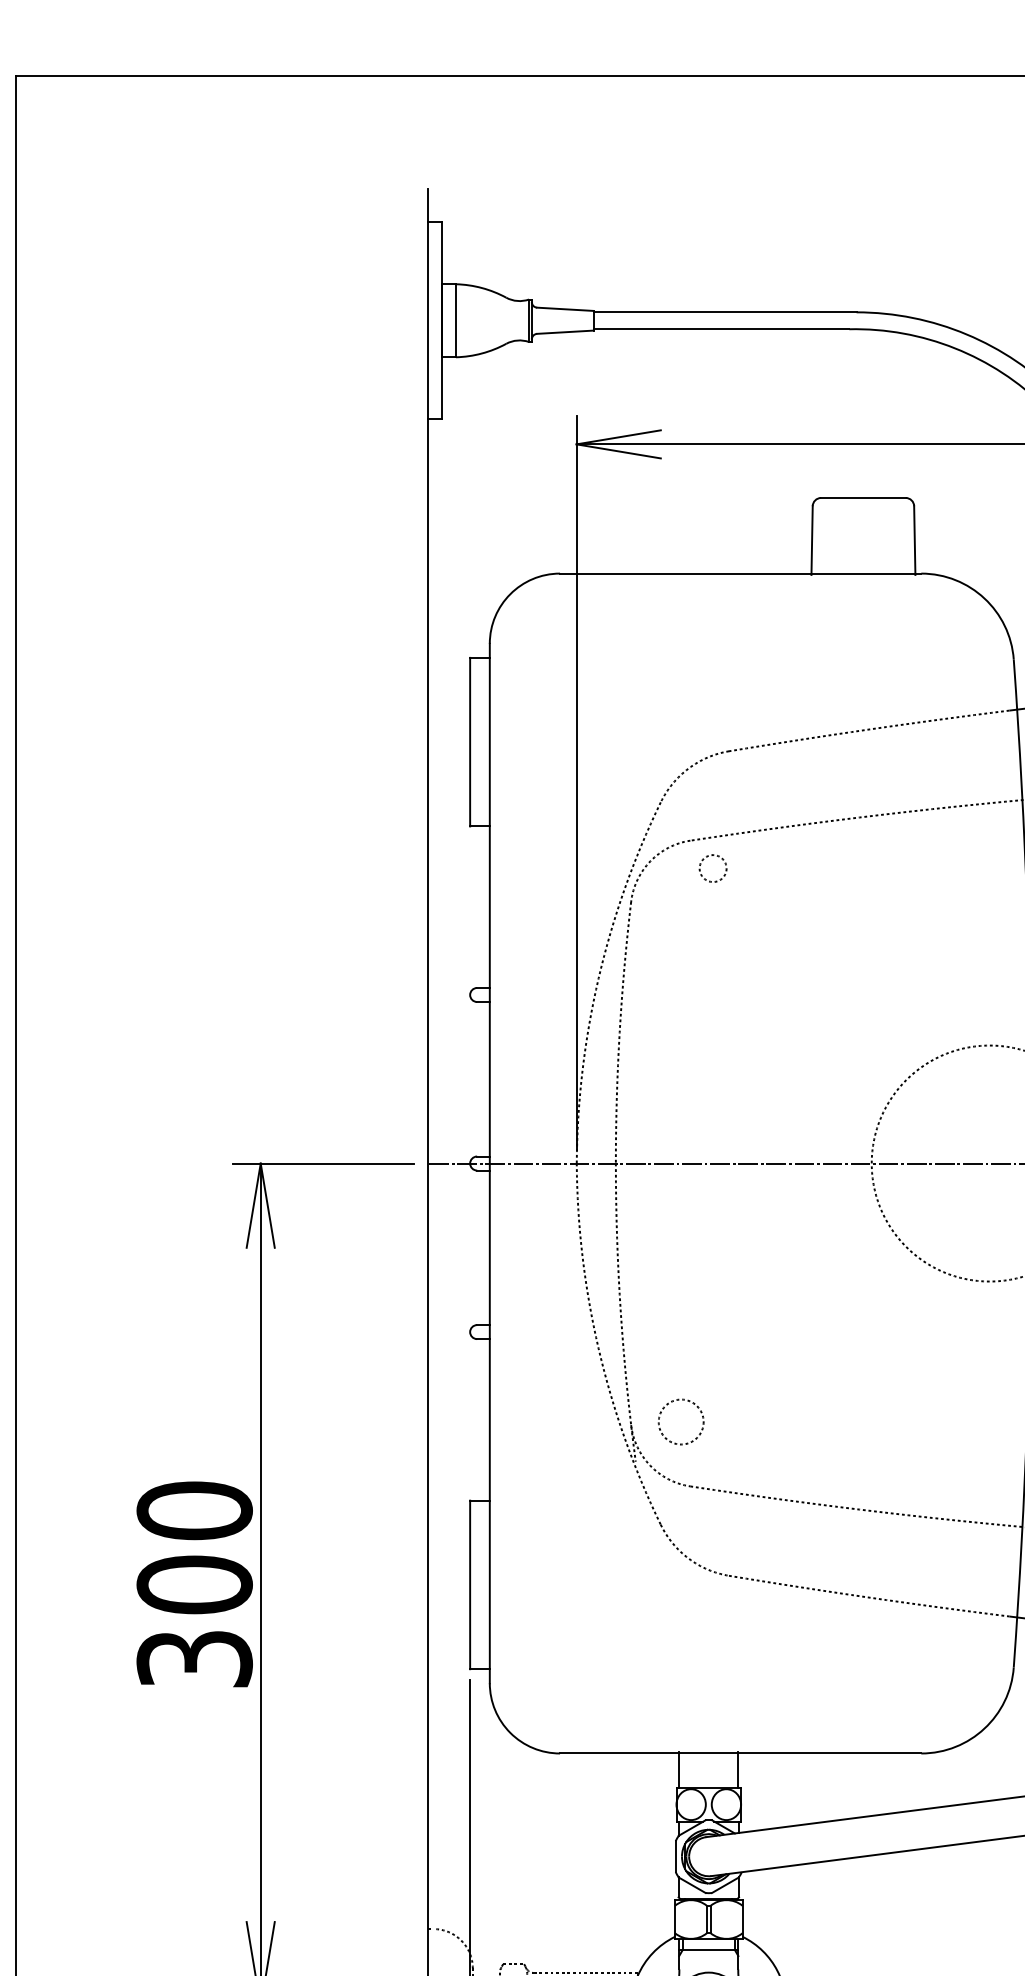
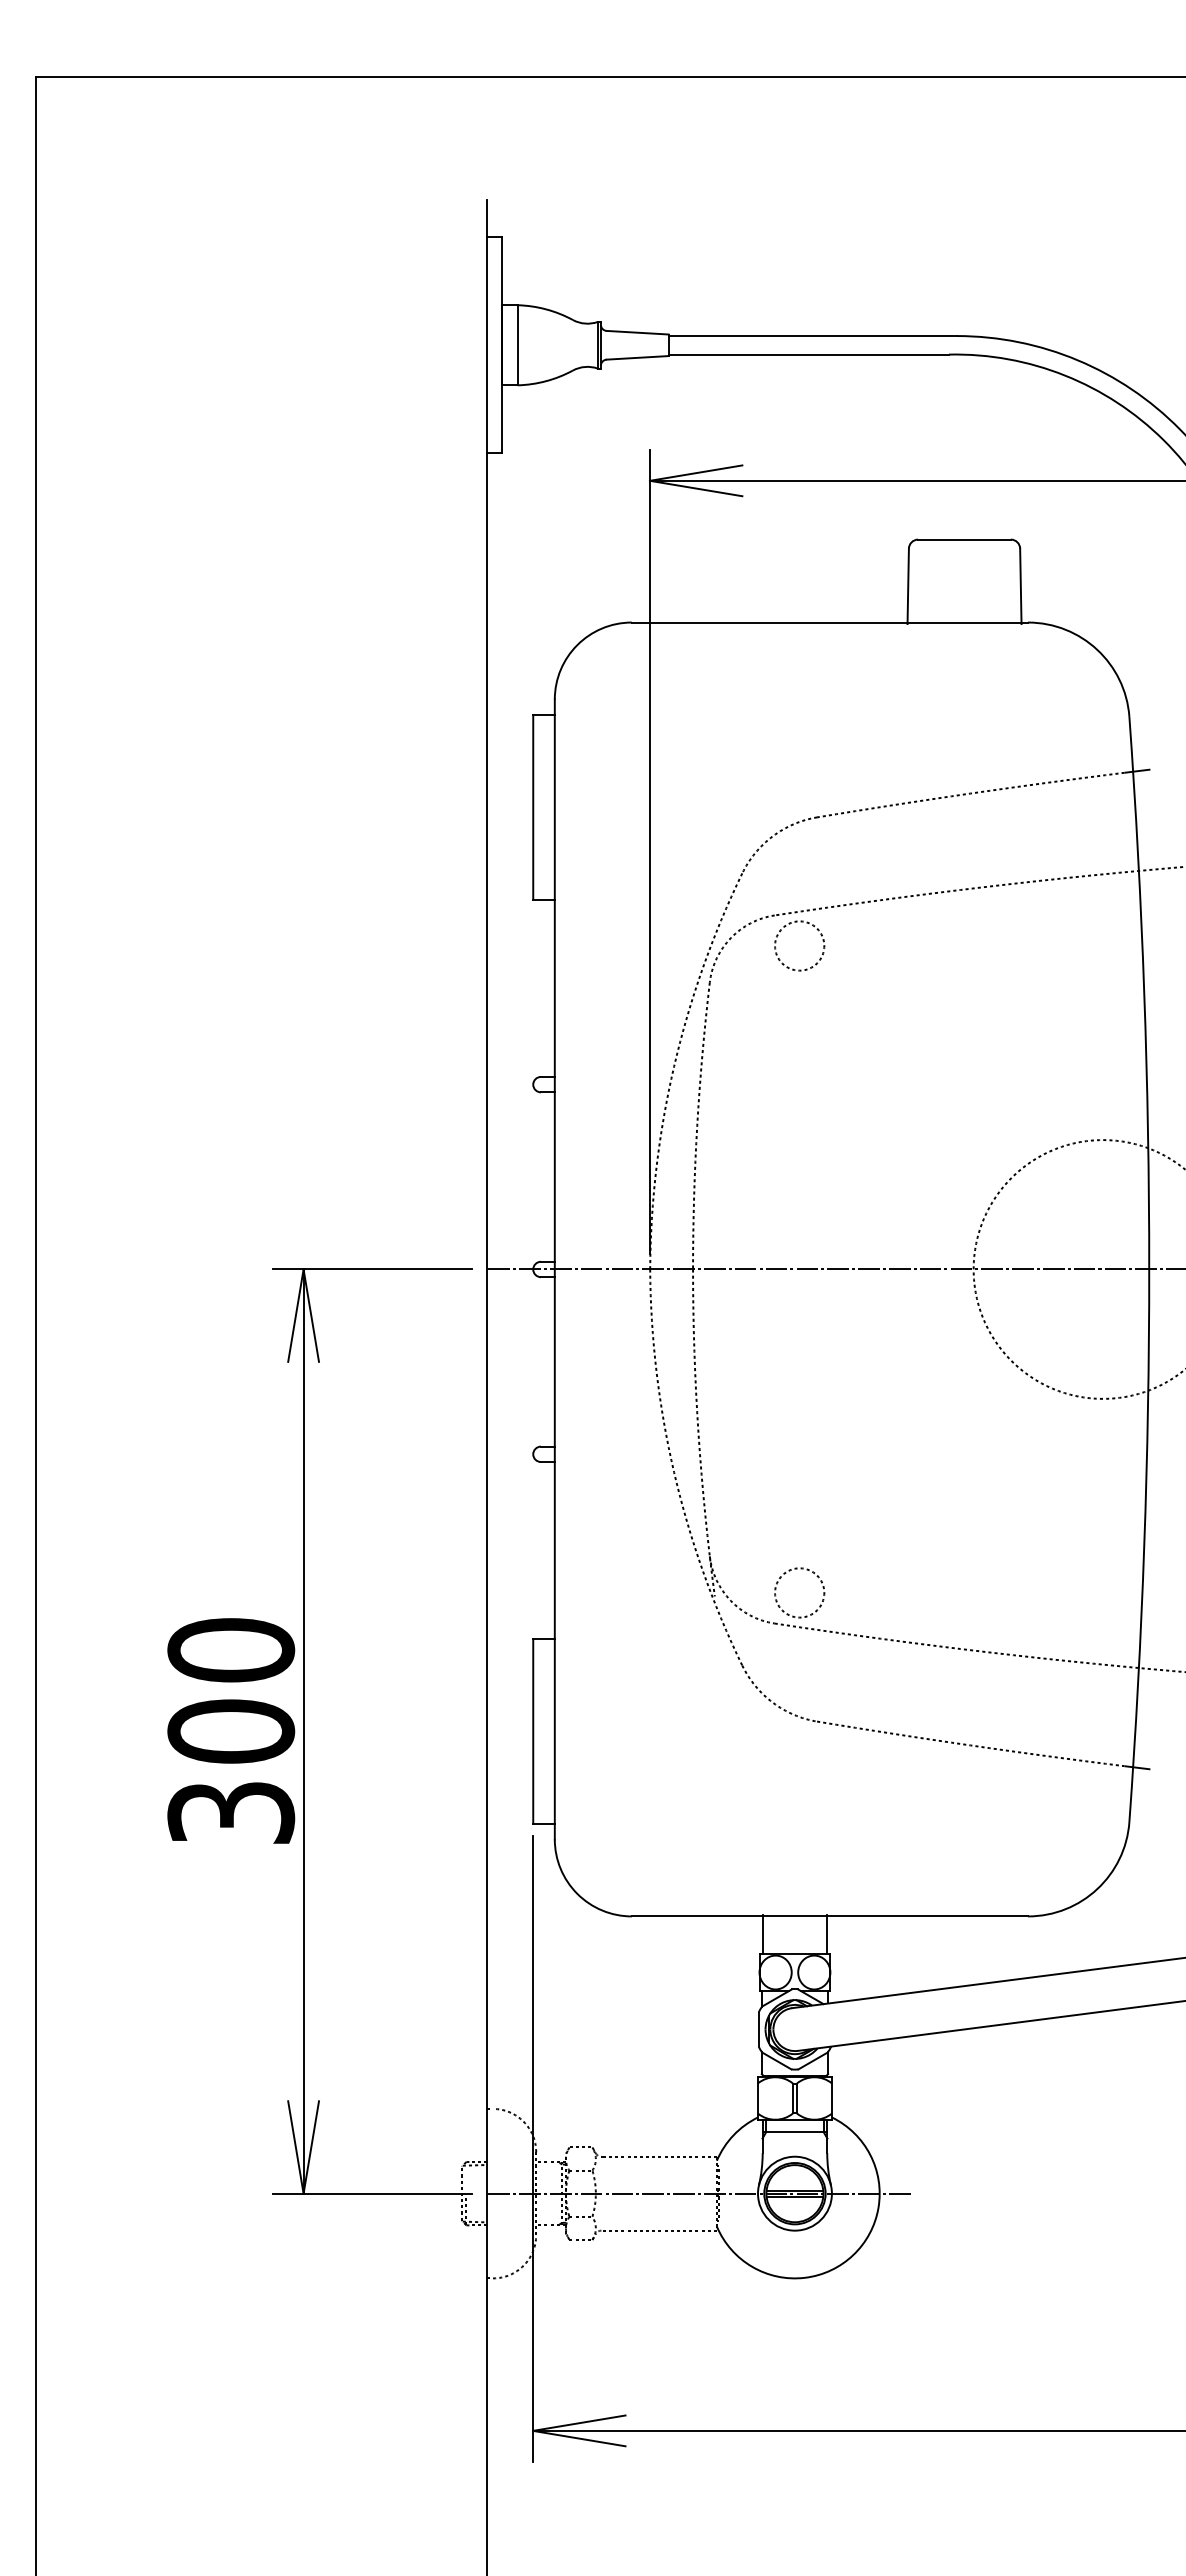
circle: (712, 868) -> (799, 945), size x1.67
circle: (681, 1421) -> (799, 1592), moved

